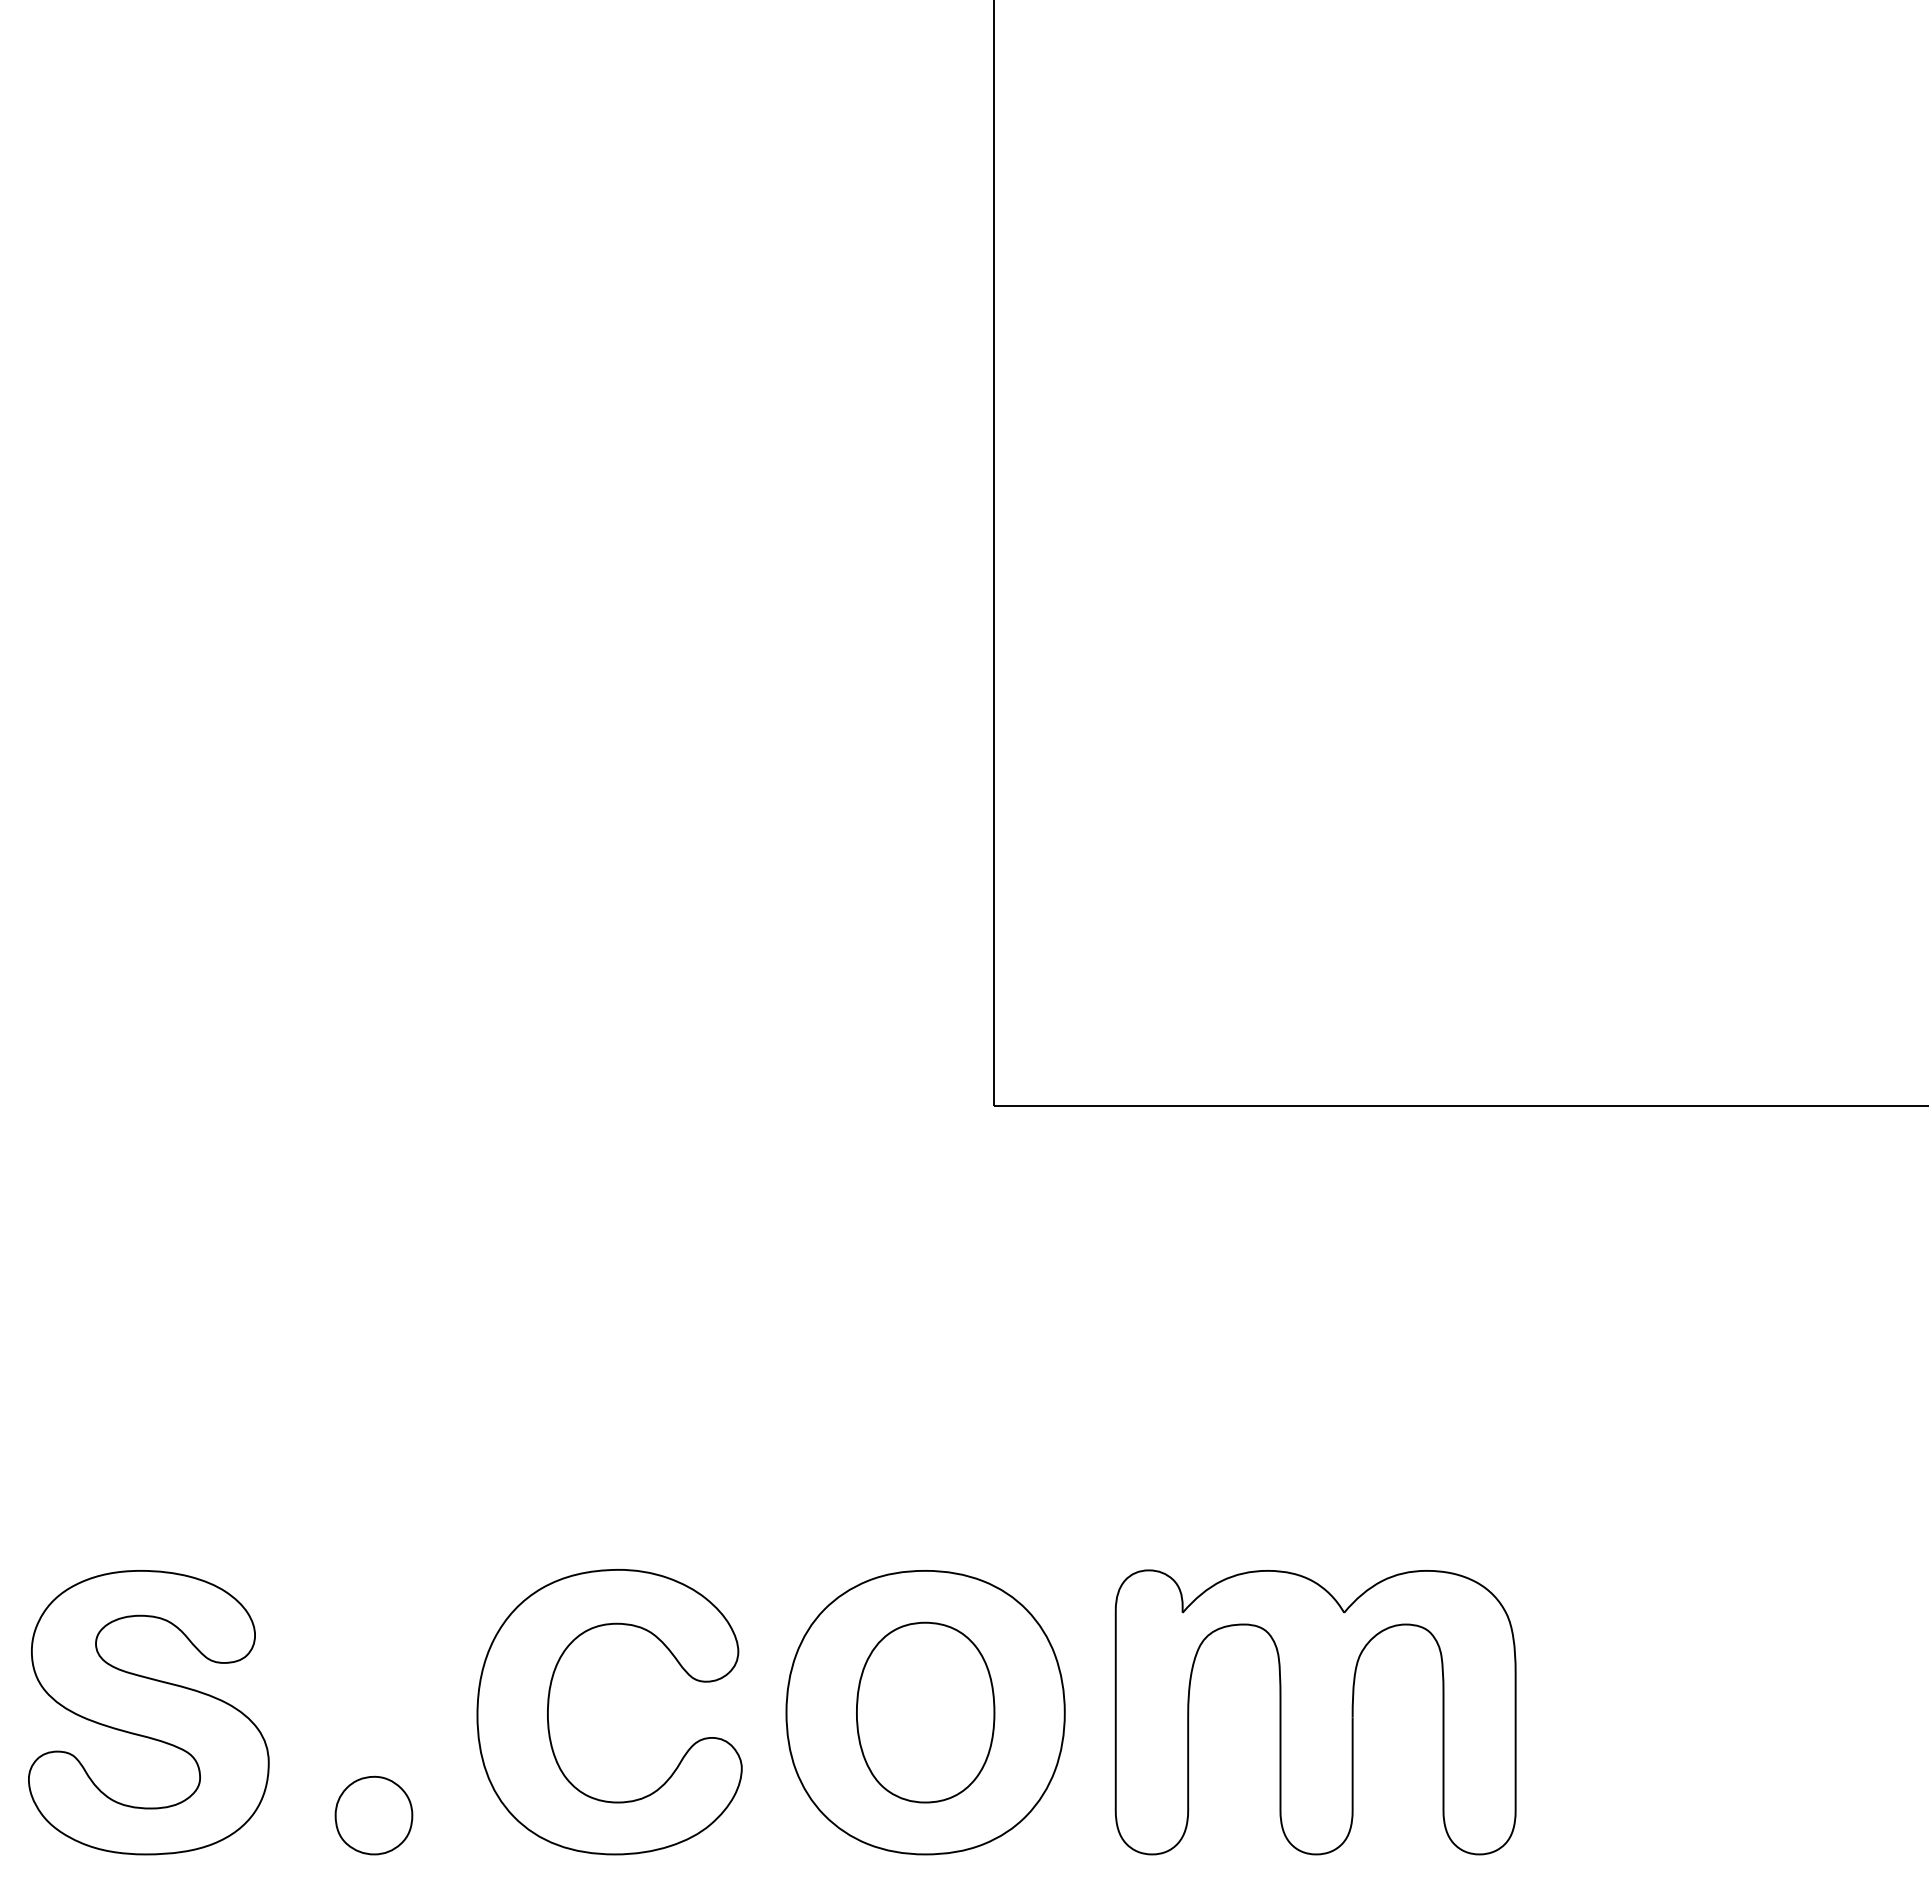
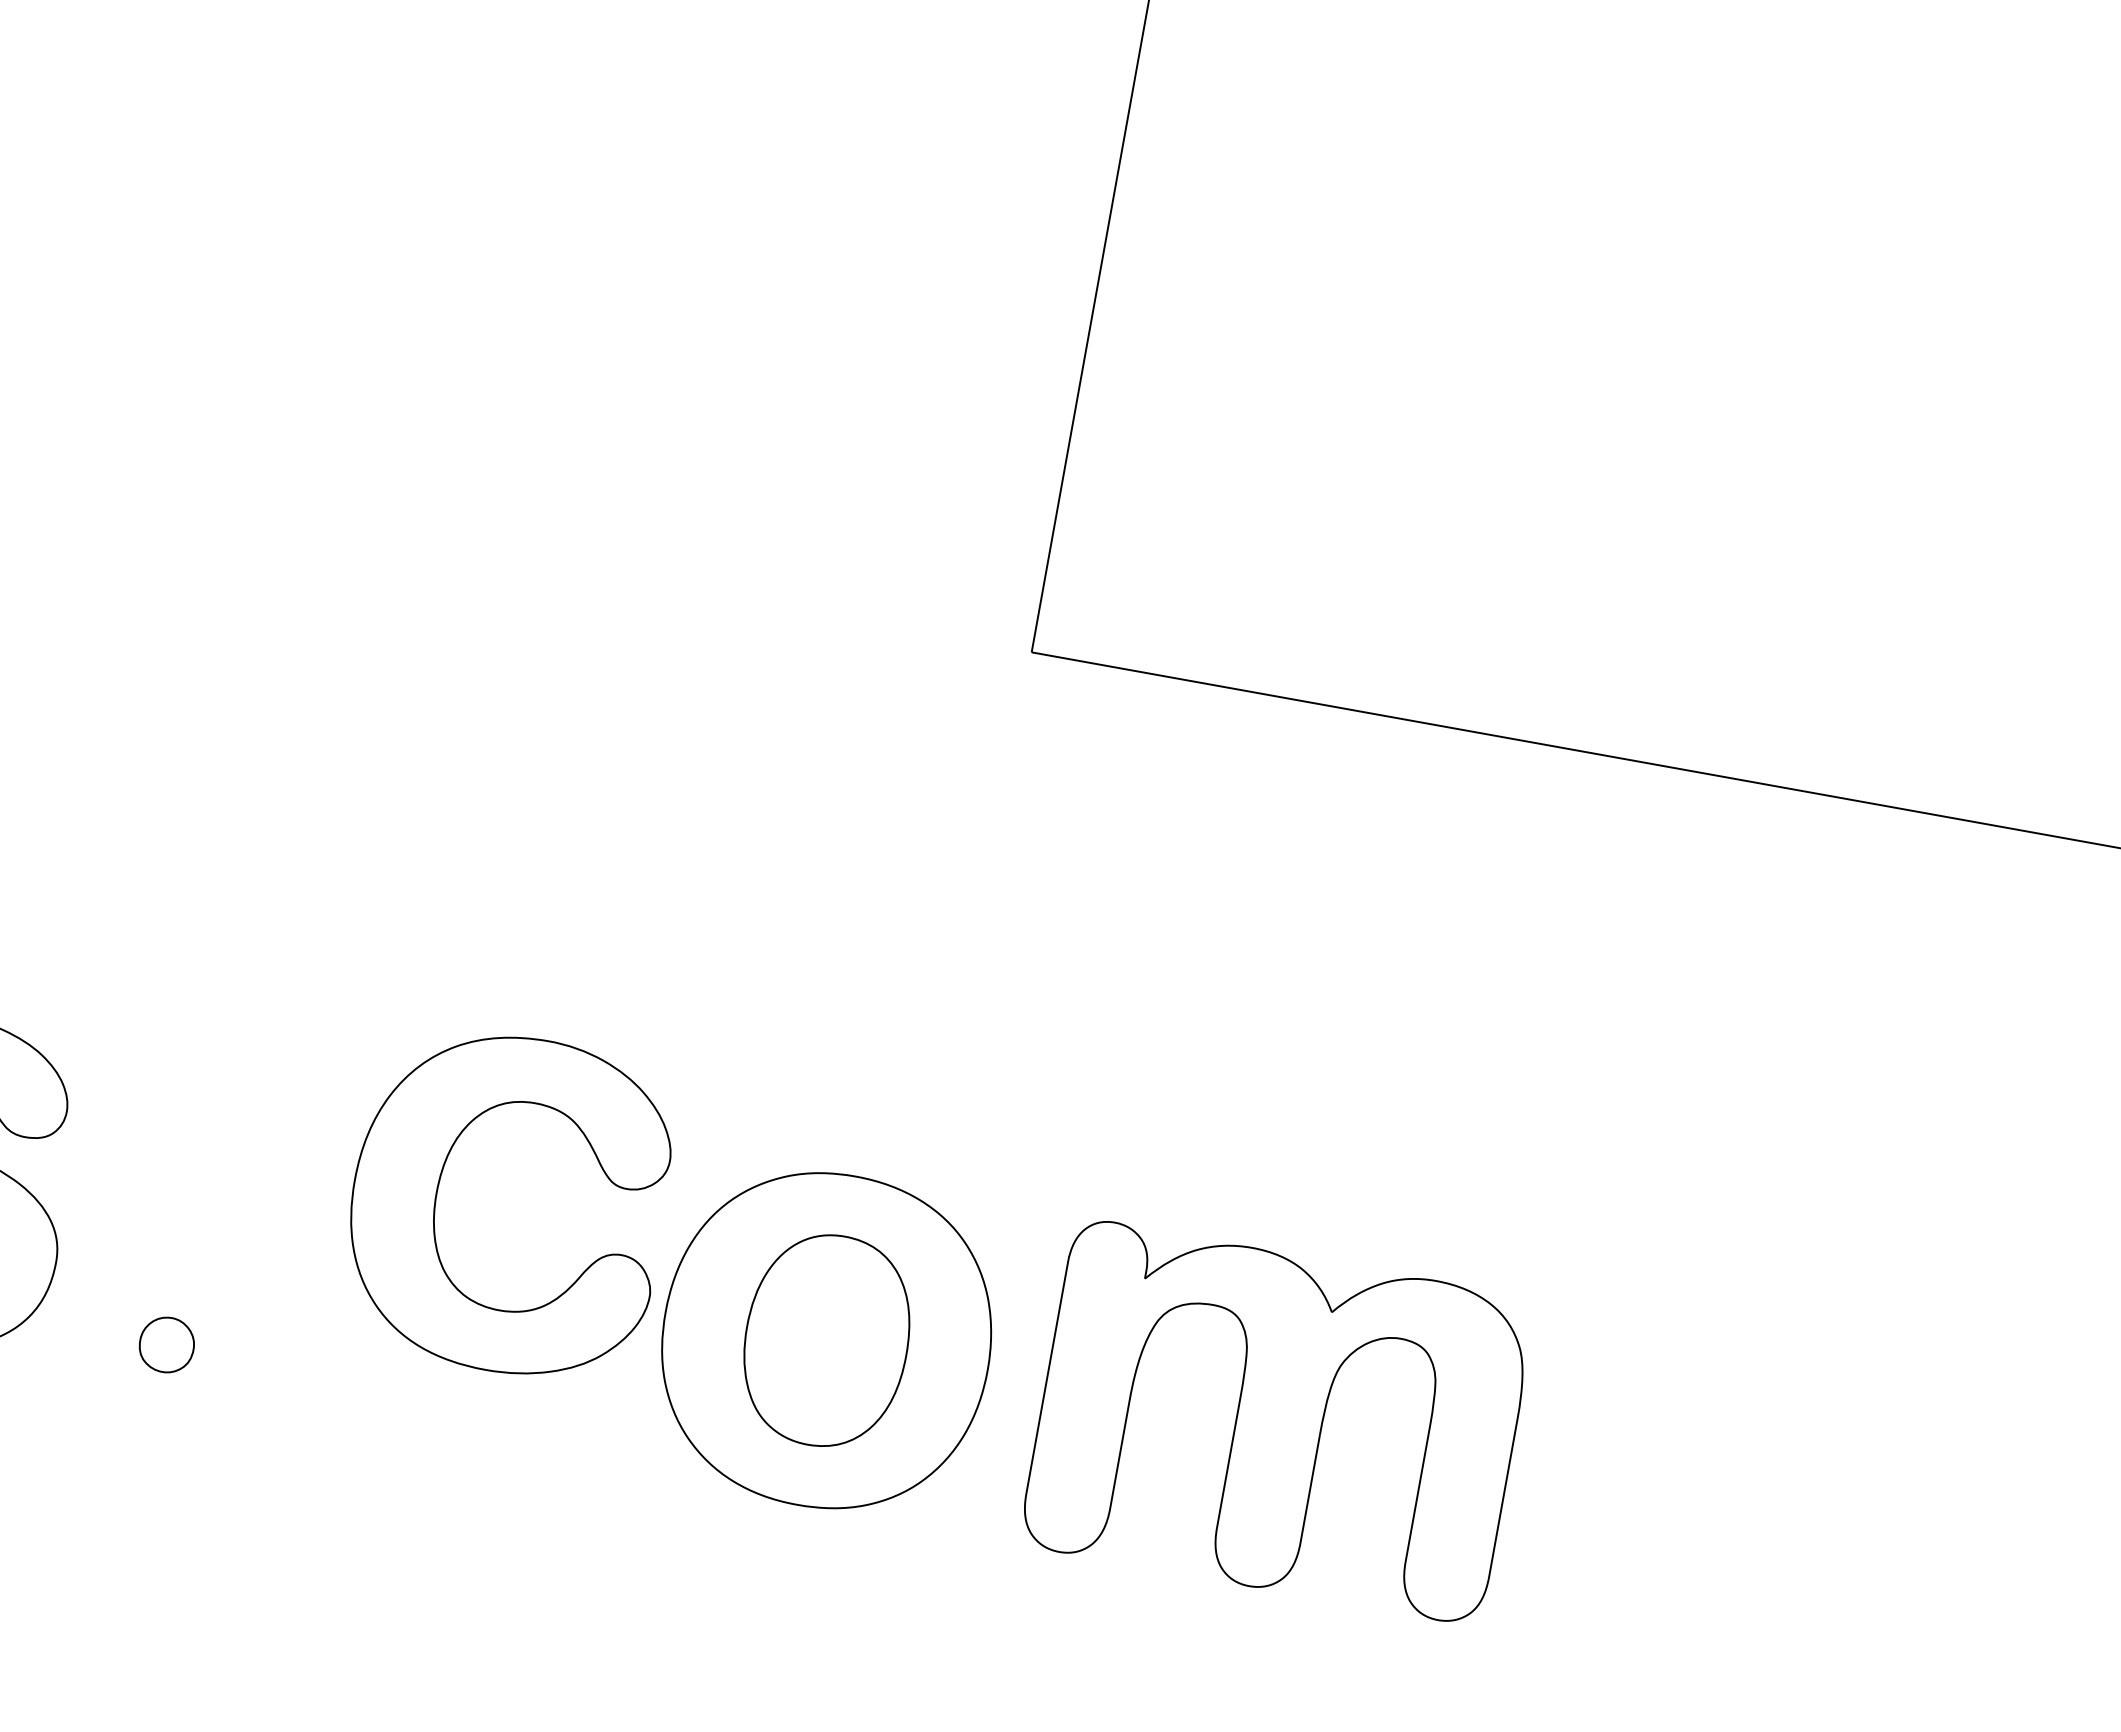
part: (549, 1704) -> (440, 1182), moved
part: (373, 1815) -> (166, 1344), size x0.6

